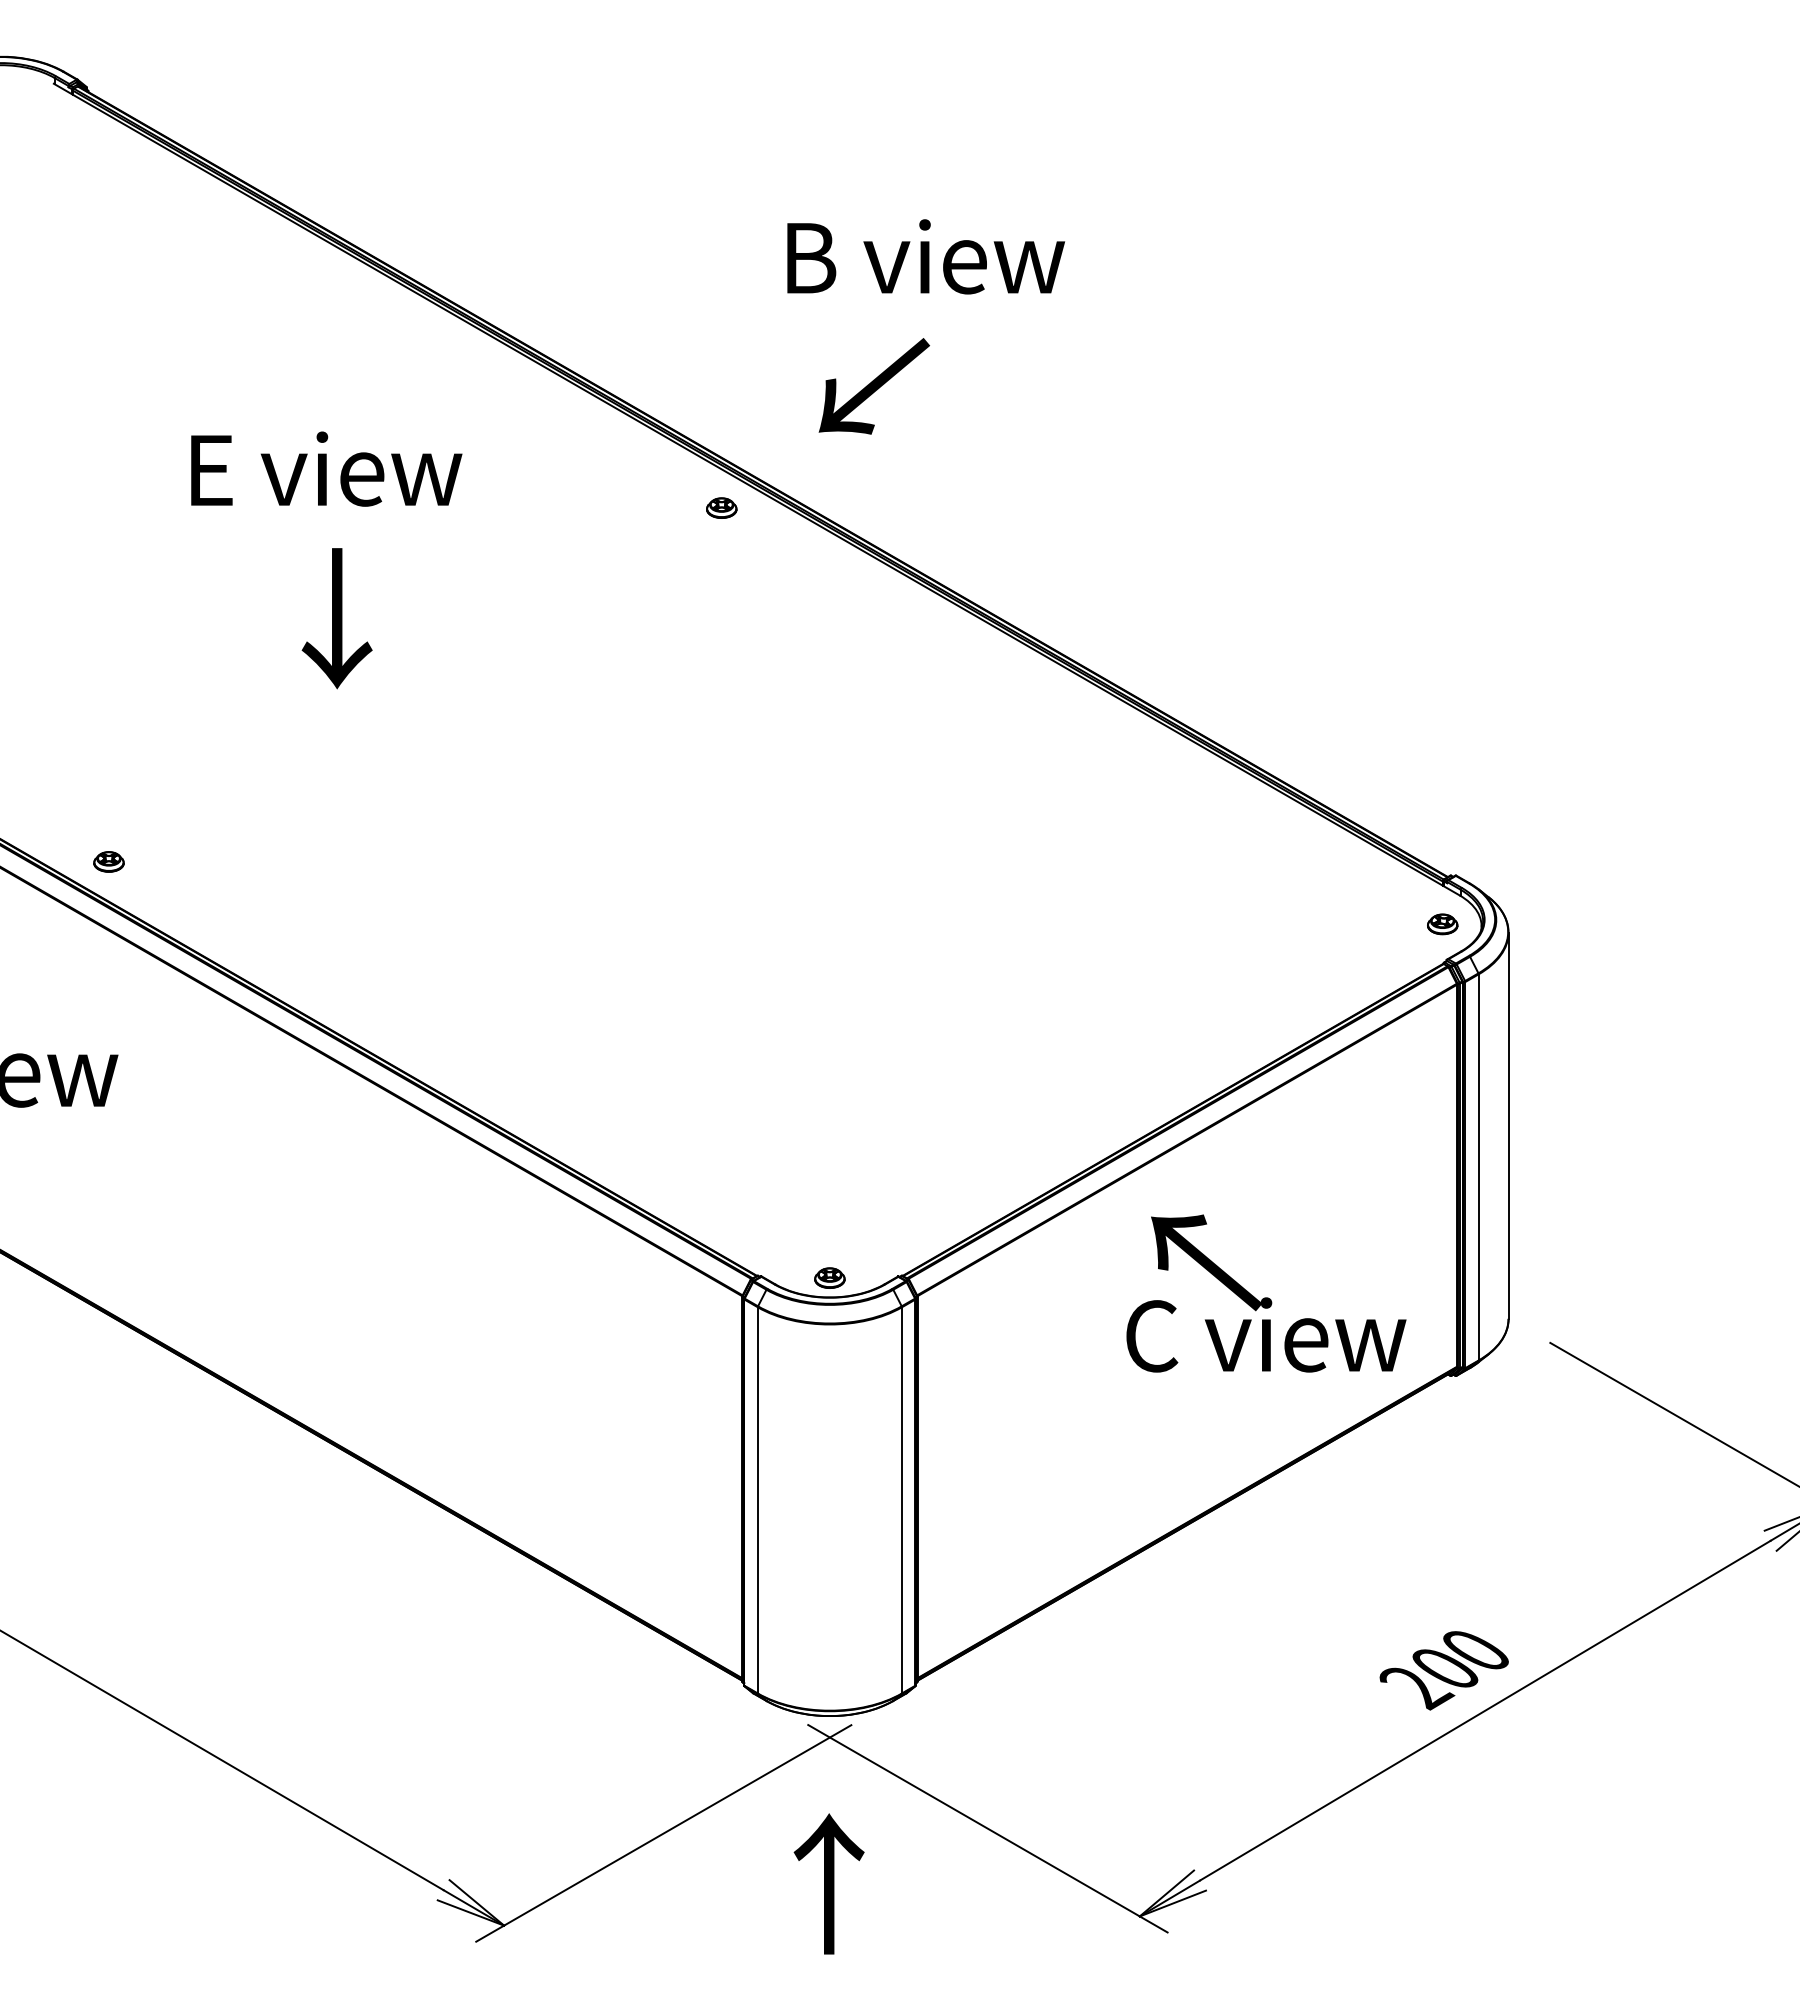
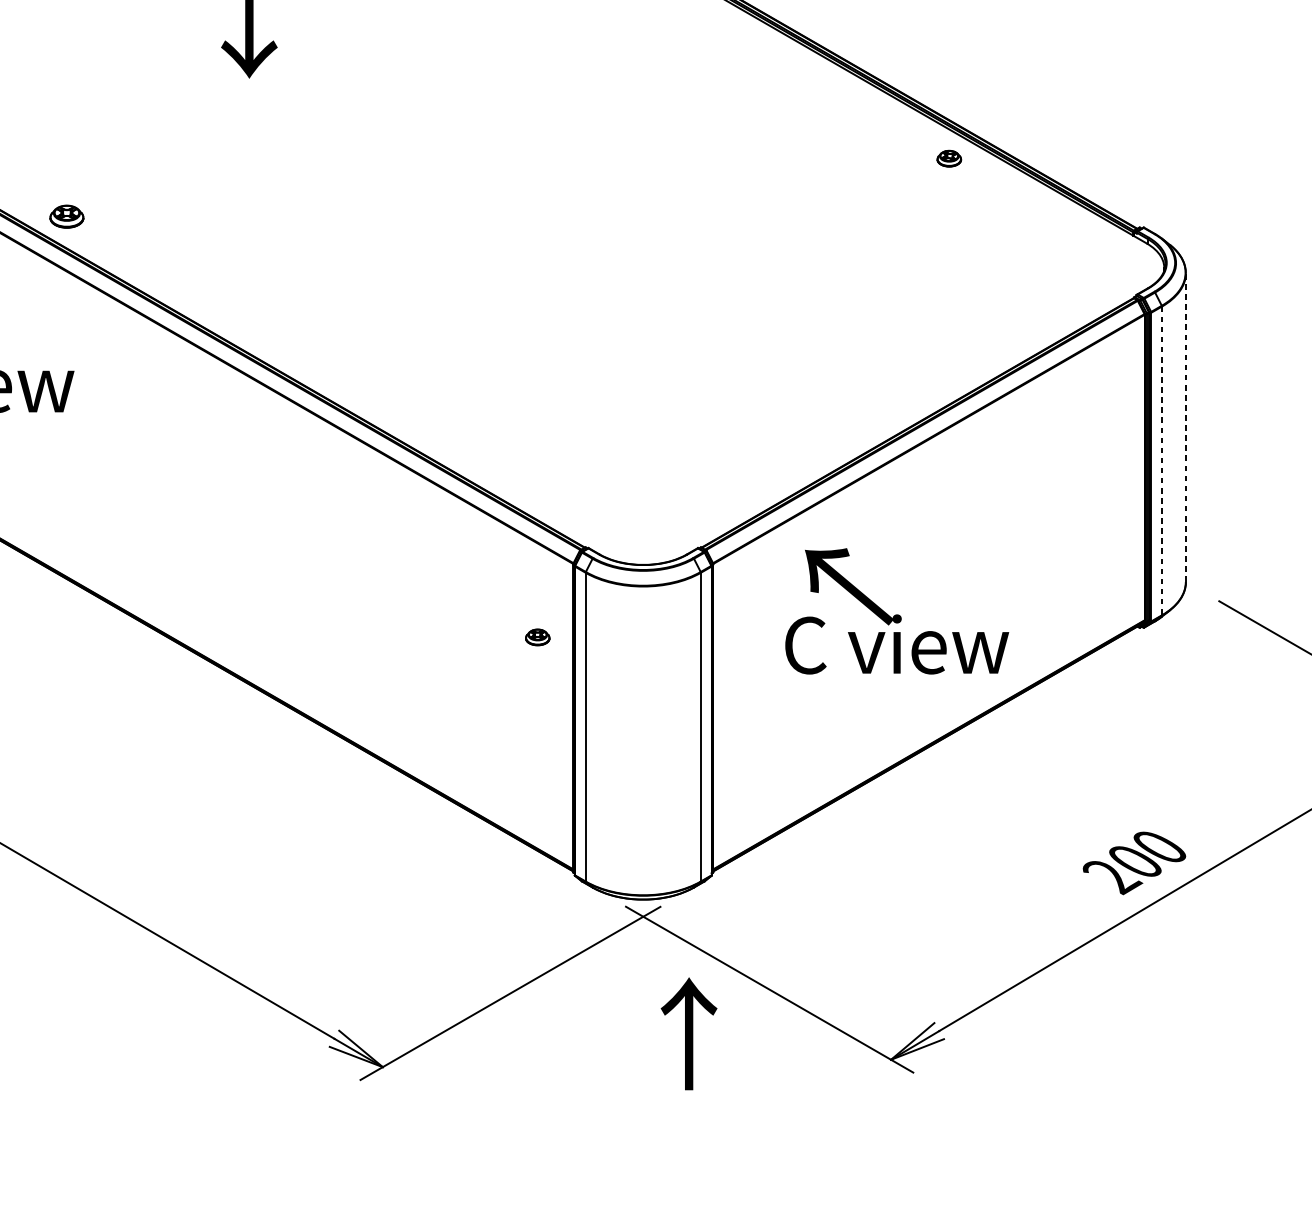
part: (108, 861) -> (66, 216), size x1.4
part: (1442, 924) -> (949, 158), moved
line: (1508, 1125) -> (1185, 427), solid -> dashed
line: (1478, 1167) -> (1161, 461), solid -> dashed
part: (829, 1277) -> (537, 636), moved
text: (1266, 1293) -> (897, 611), moved
text: (828, 1883) -> (688, 1033), moved

